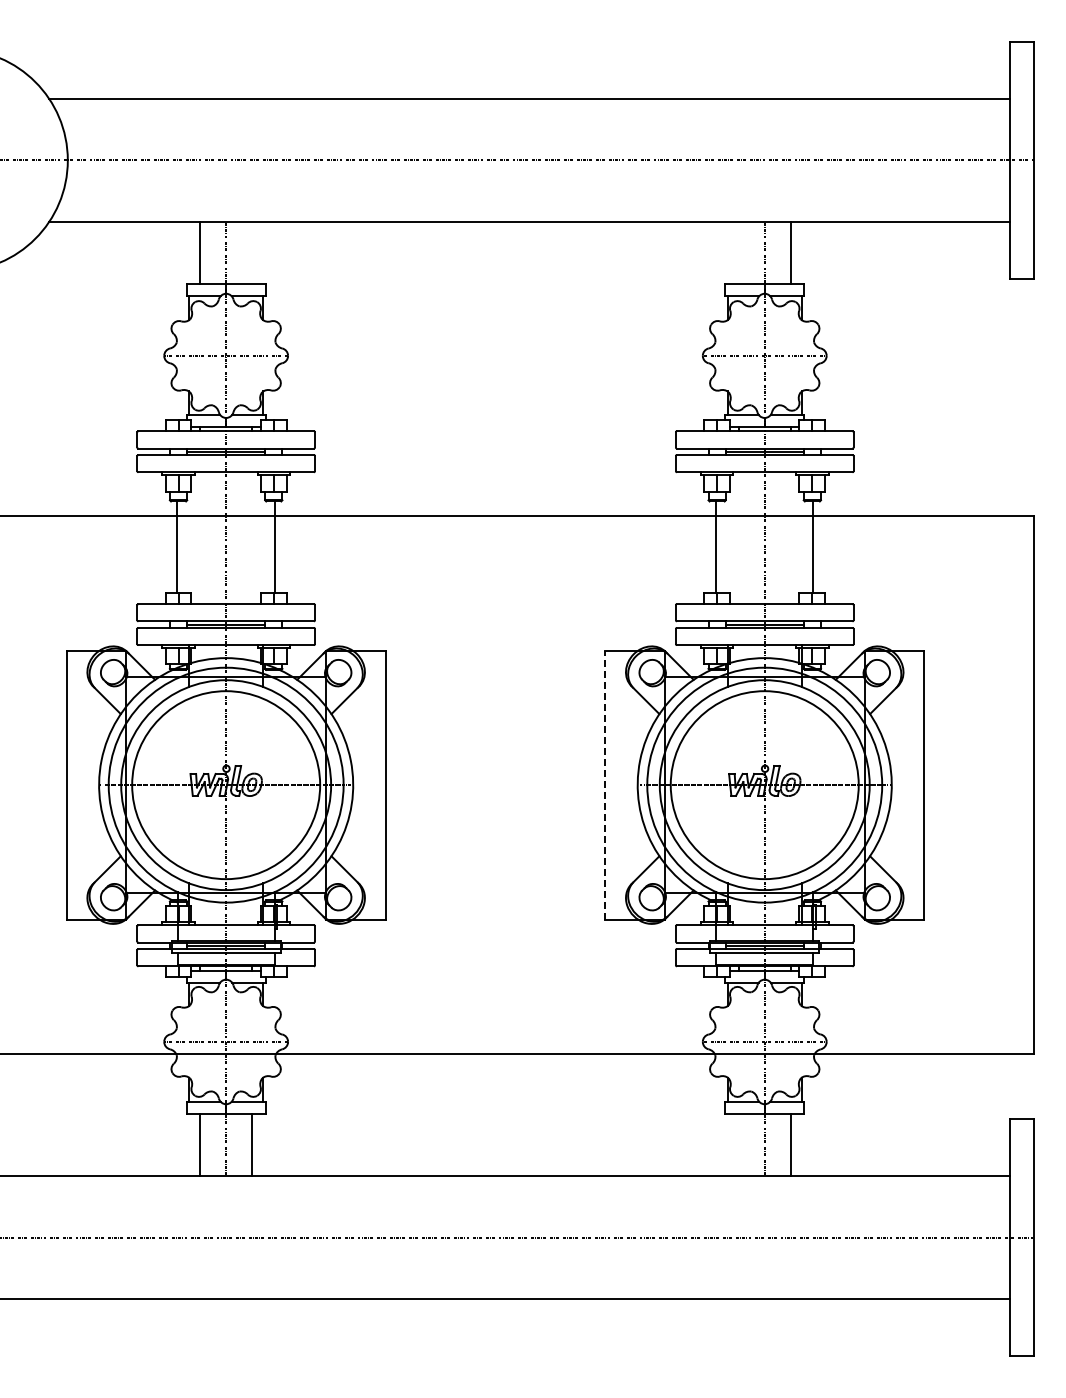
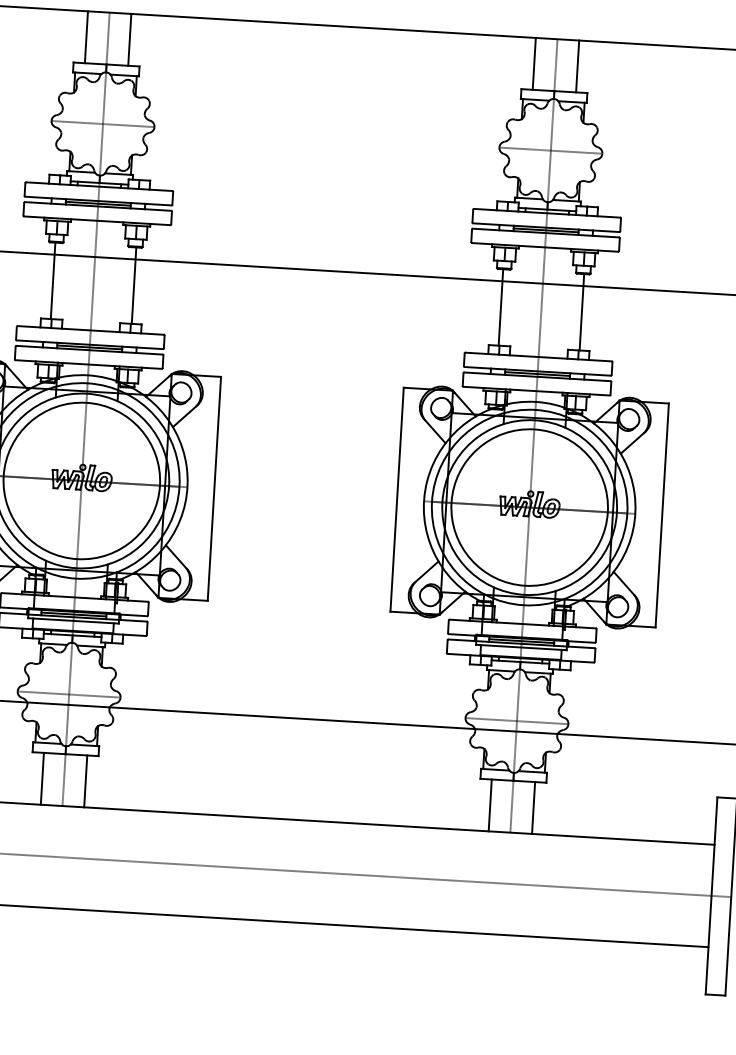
line: (252, 252) -> (130, 39), added
line: (738, 252) -> (534, 63), added
line: (605, 785) -> (397, 500), dashed -> solid
line: (738, 1144) -> (490, 805), added

